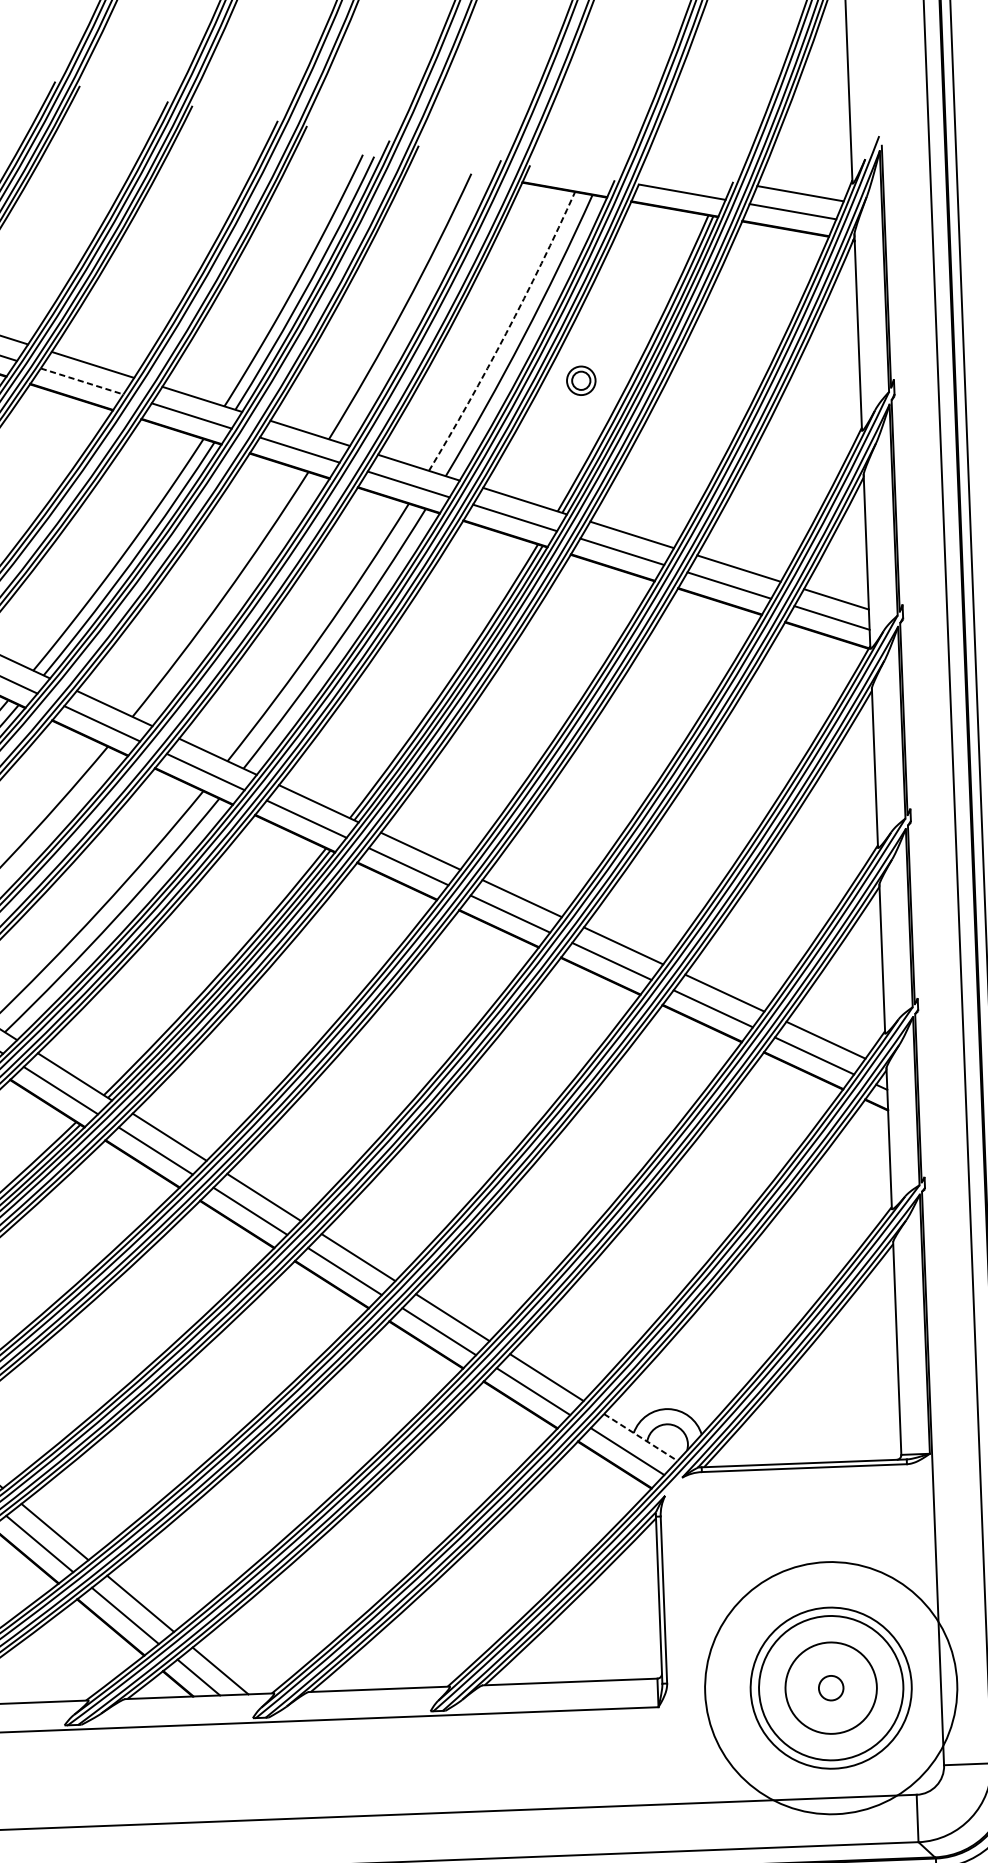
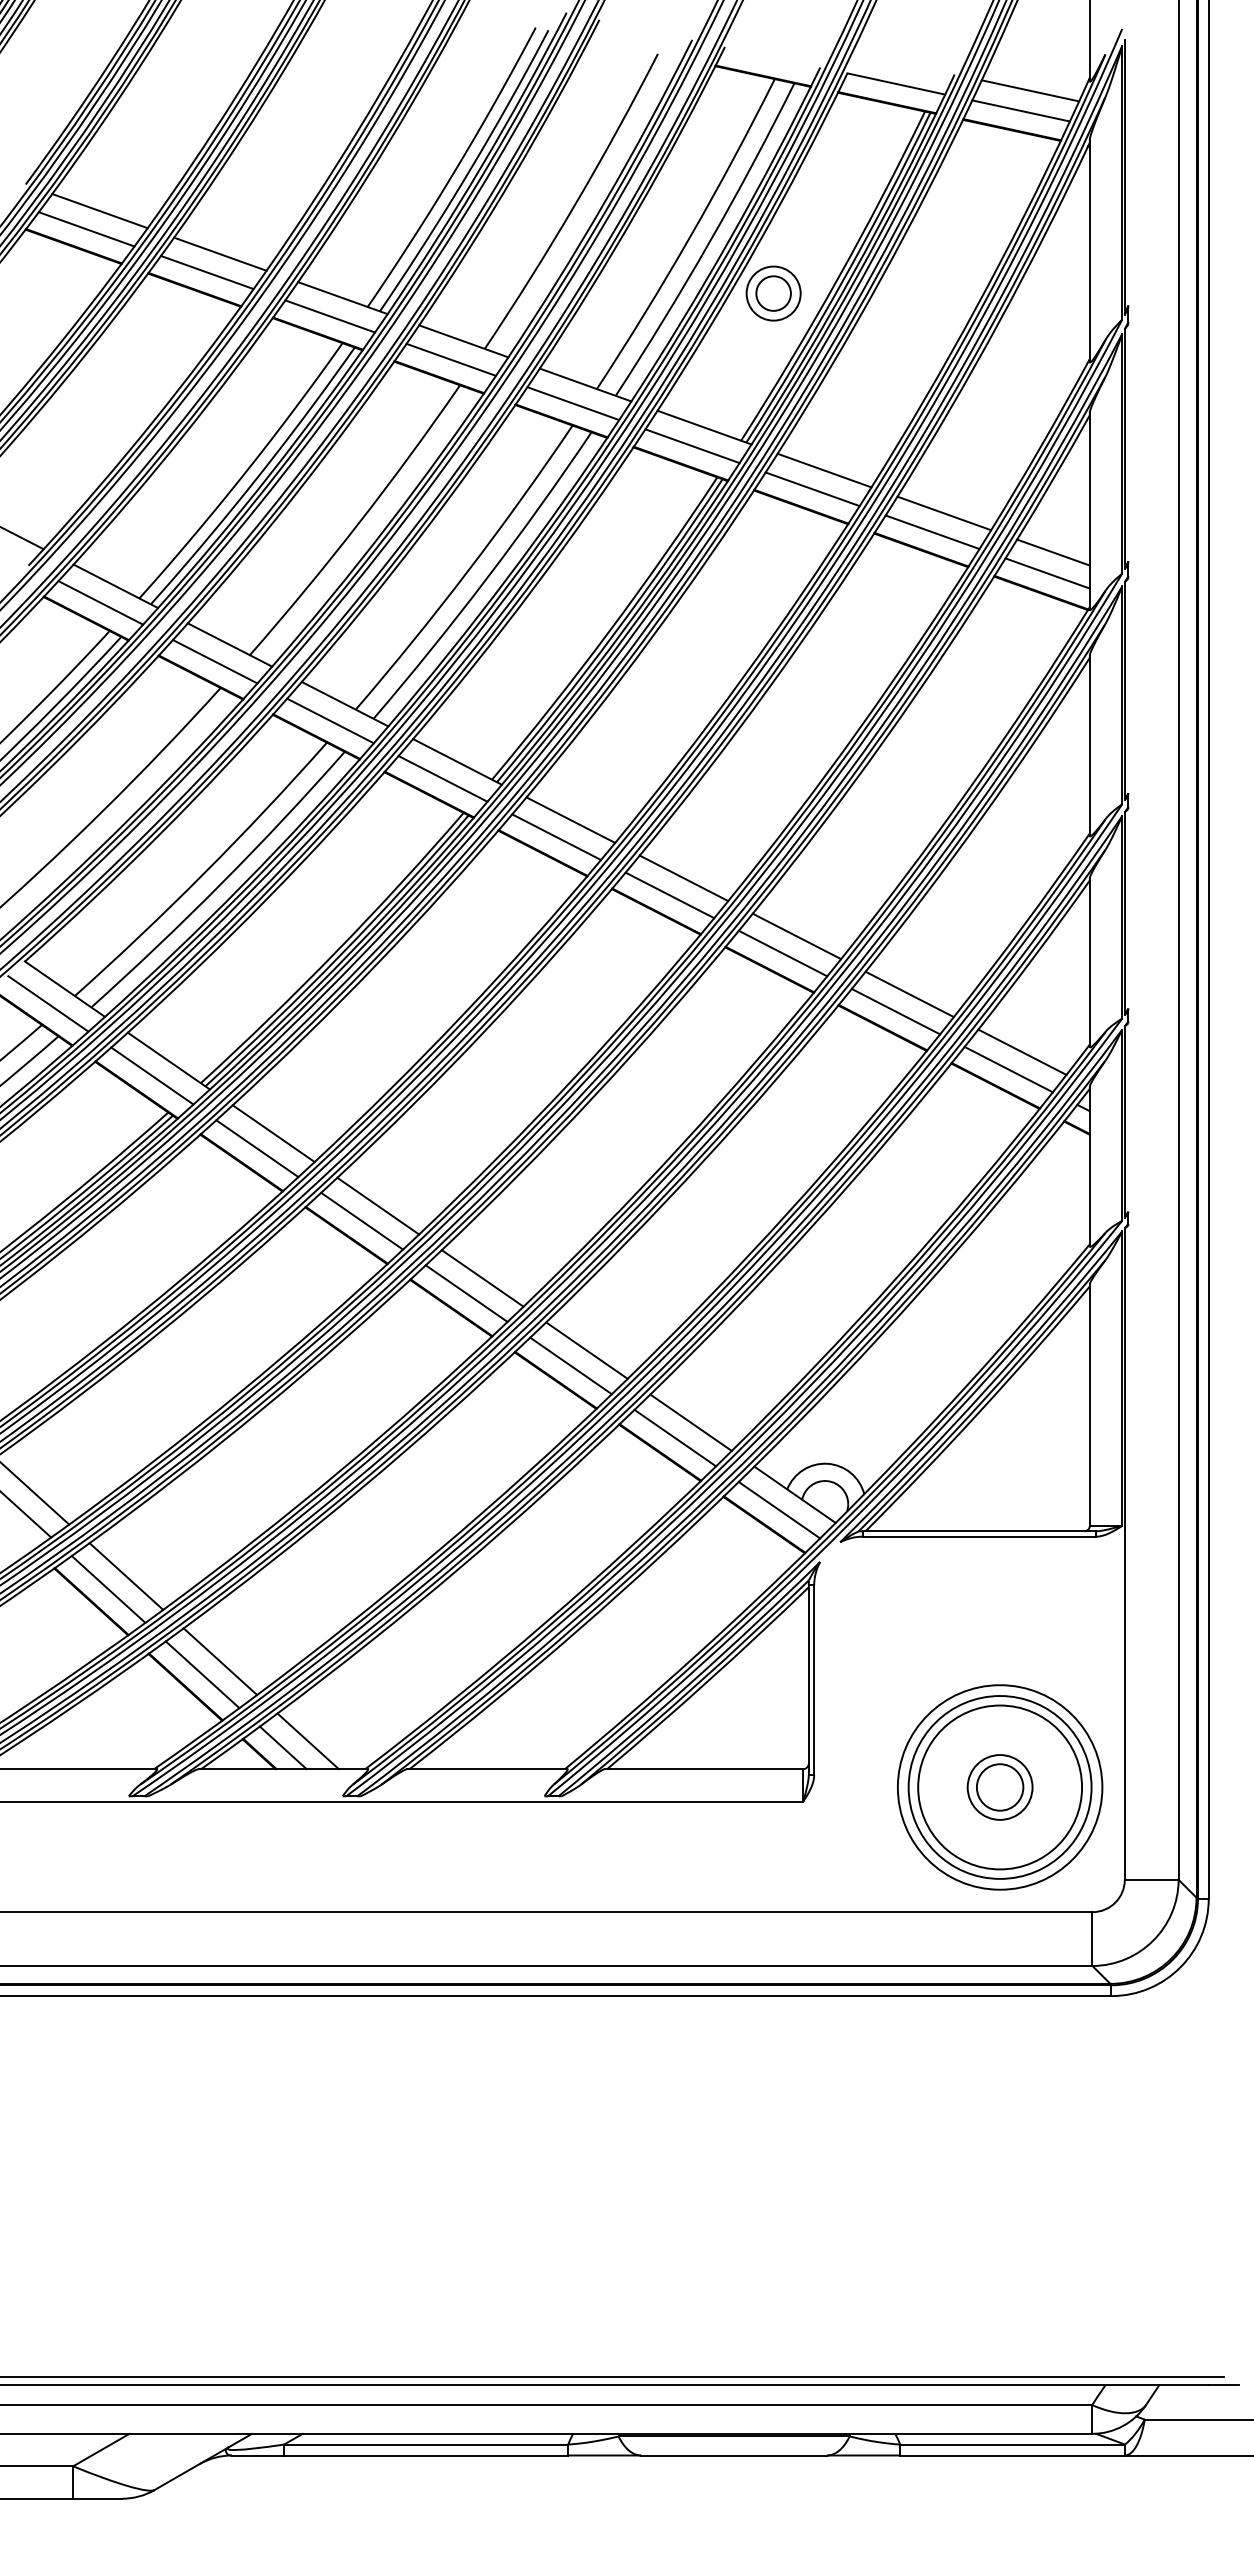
arc: (506, 333) -> (690, 236), dashed -> solid
part: (581, 380) -> (773, 293), size x1.67
line: (82, 381) -> (207, 272), dashed -> solid
line: (641, 1438) -> (795, 1495), dashed -> solid
circle: (830, 1688) -> (999, 1787), size x0.62
circle: (830, 1688) -> (999, 1787), size x0.71
circle: (830, 1688) -> (999, 1787), size x1.67

